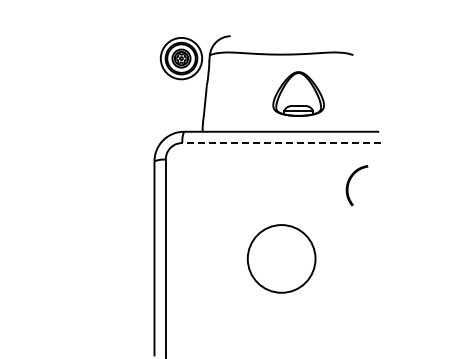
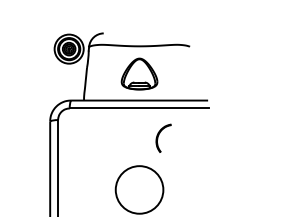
part: (298, 93) -> (139, 73), moved
line: (281, 142) -> (139, 108), dashed -> solid
part: (349, 184) -> (158, 137), moved

